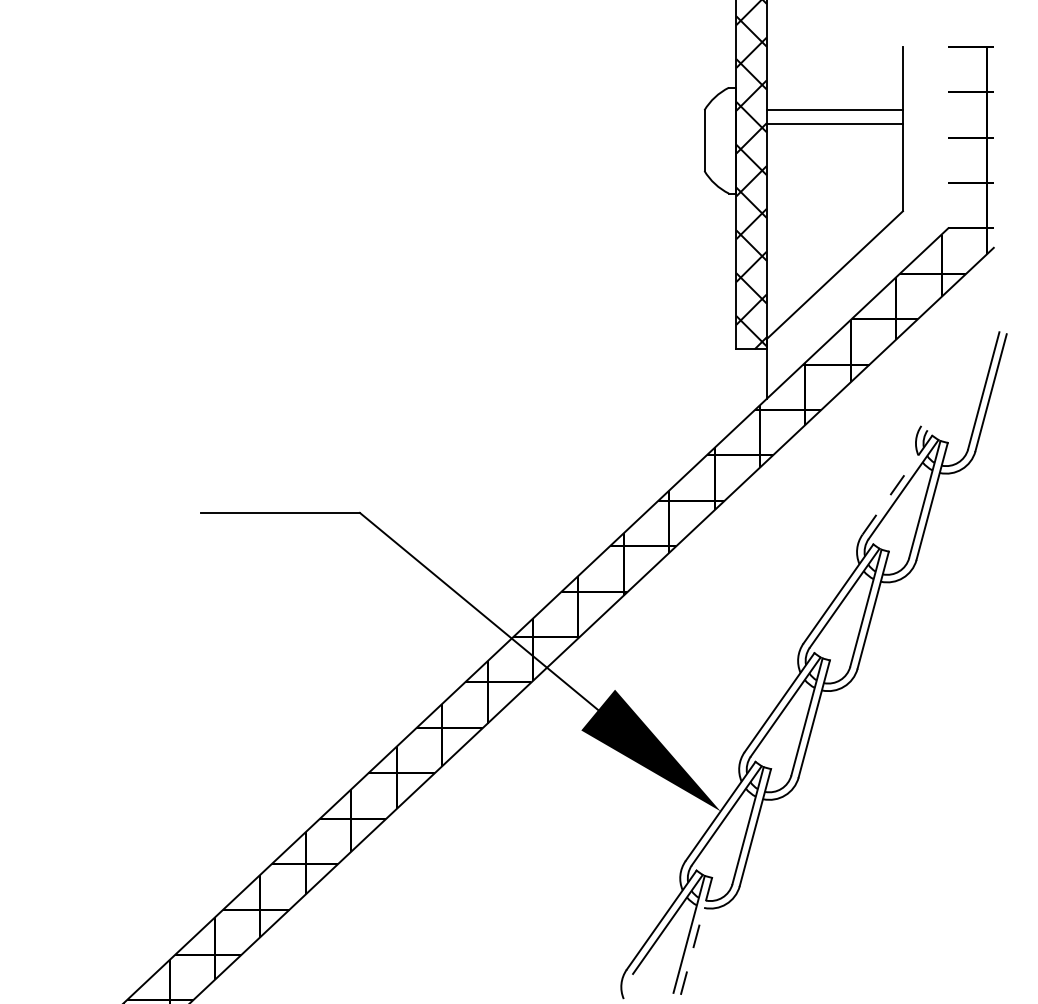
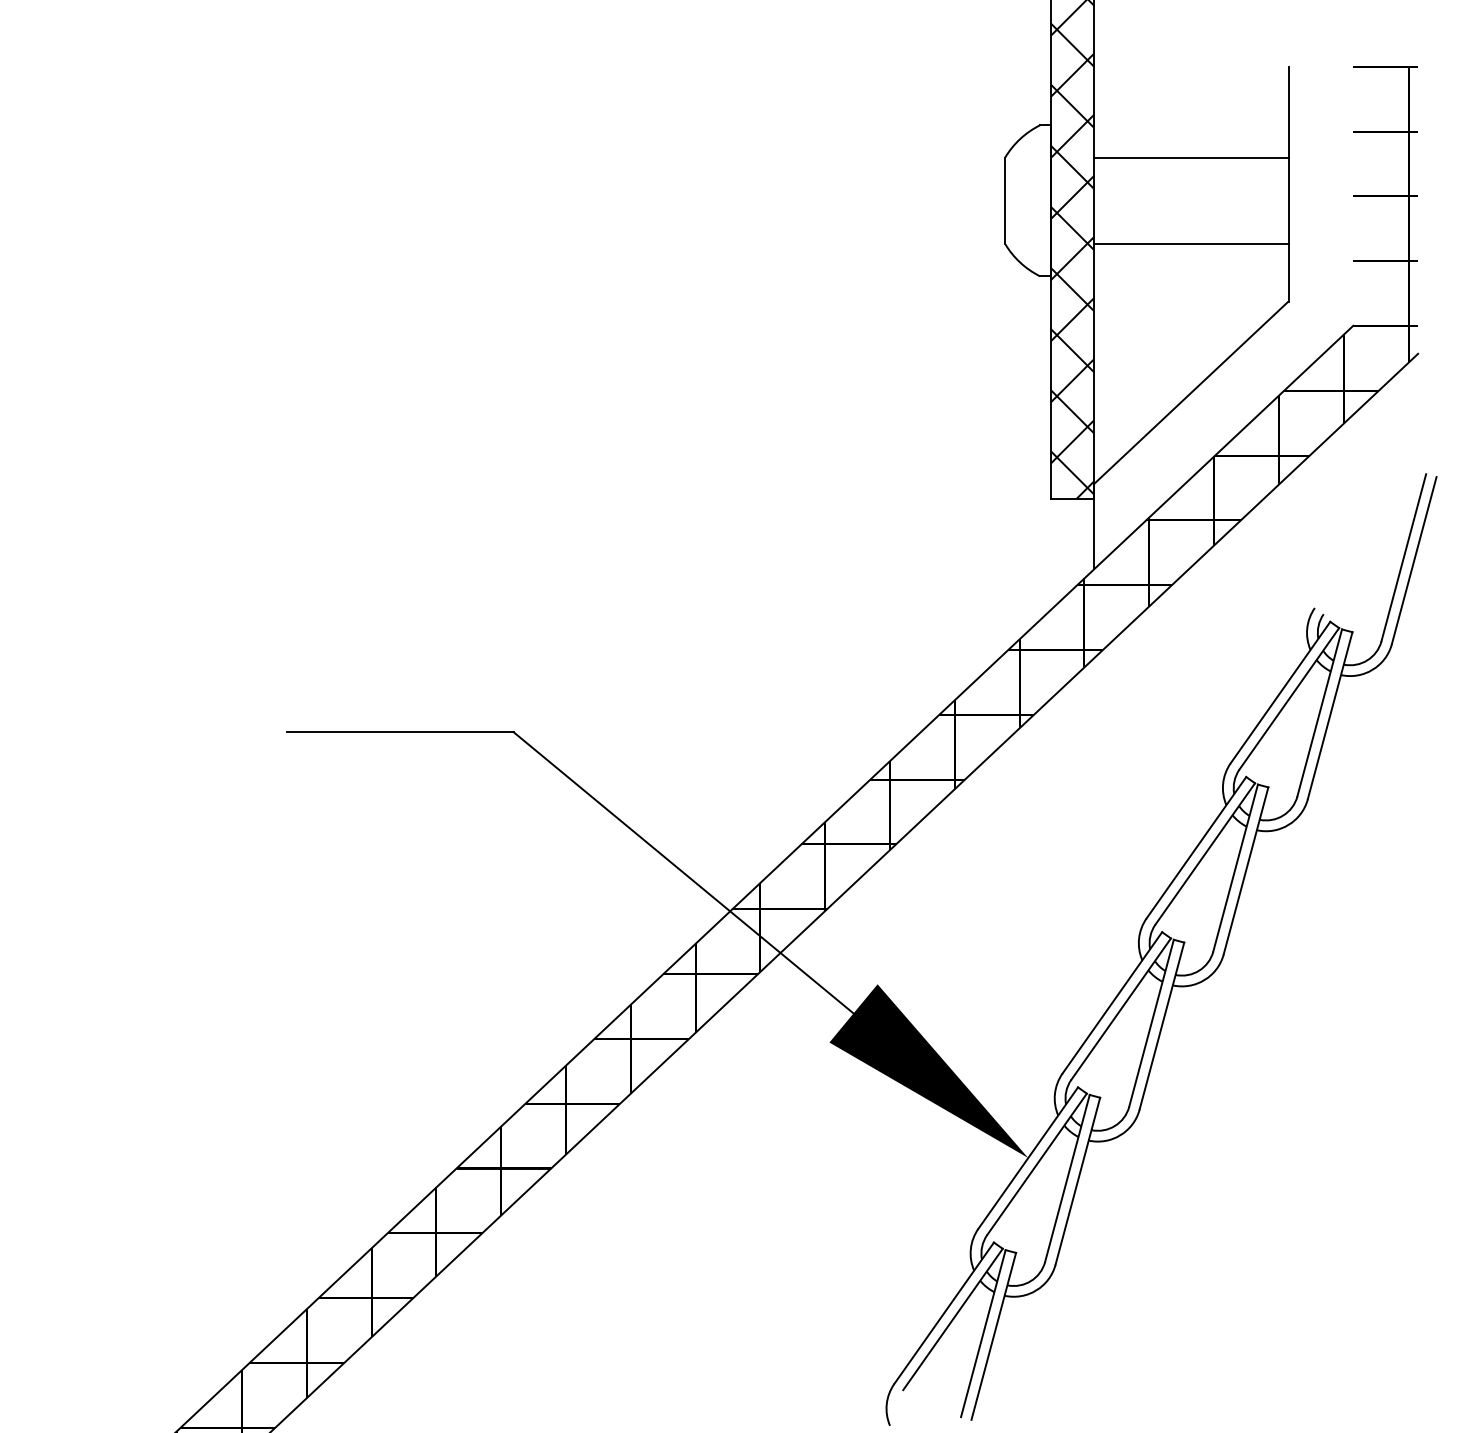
line: (835, 124) -> (1191, 244), moved
line: (897, 485) -> (1280, 692), dashed -> solid
line: (696, 936) -> (993, 1336), dashed -> solid

